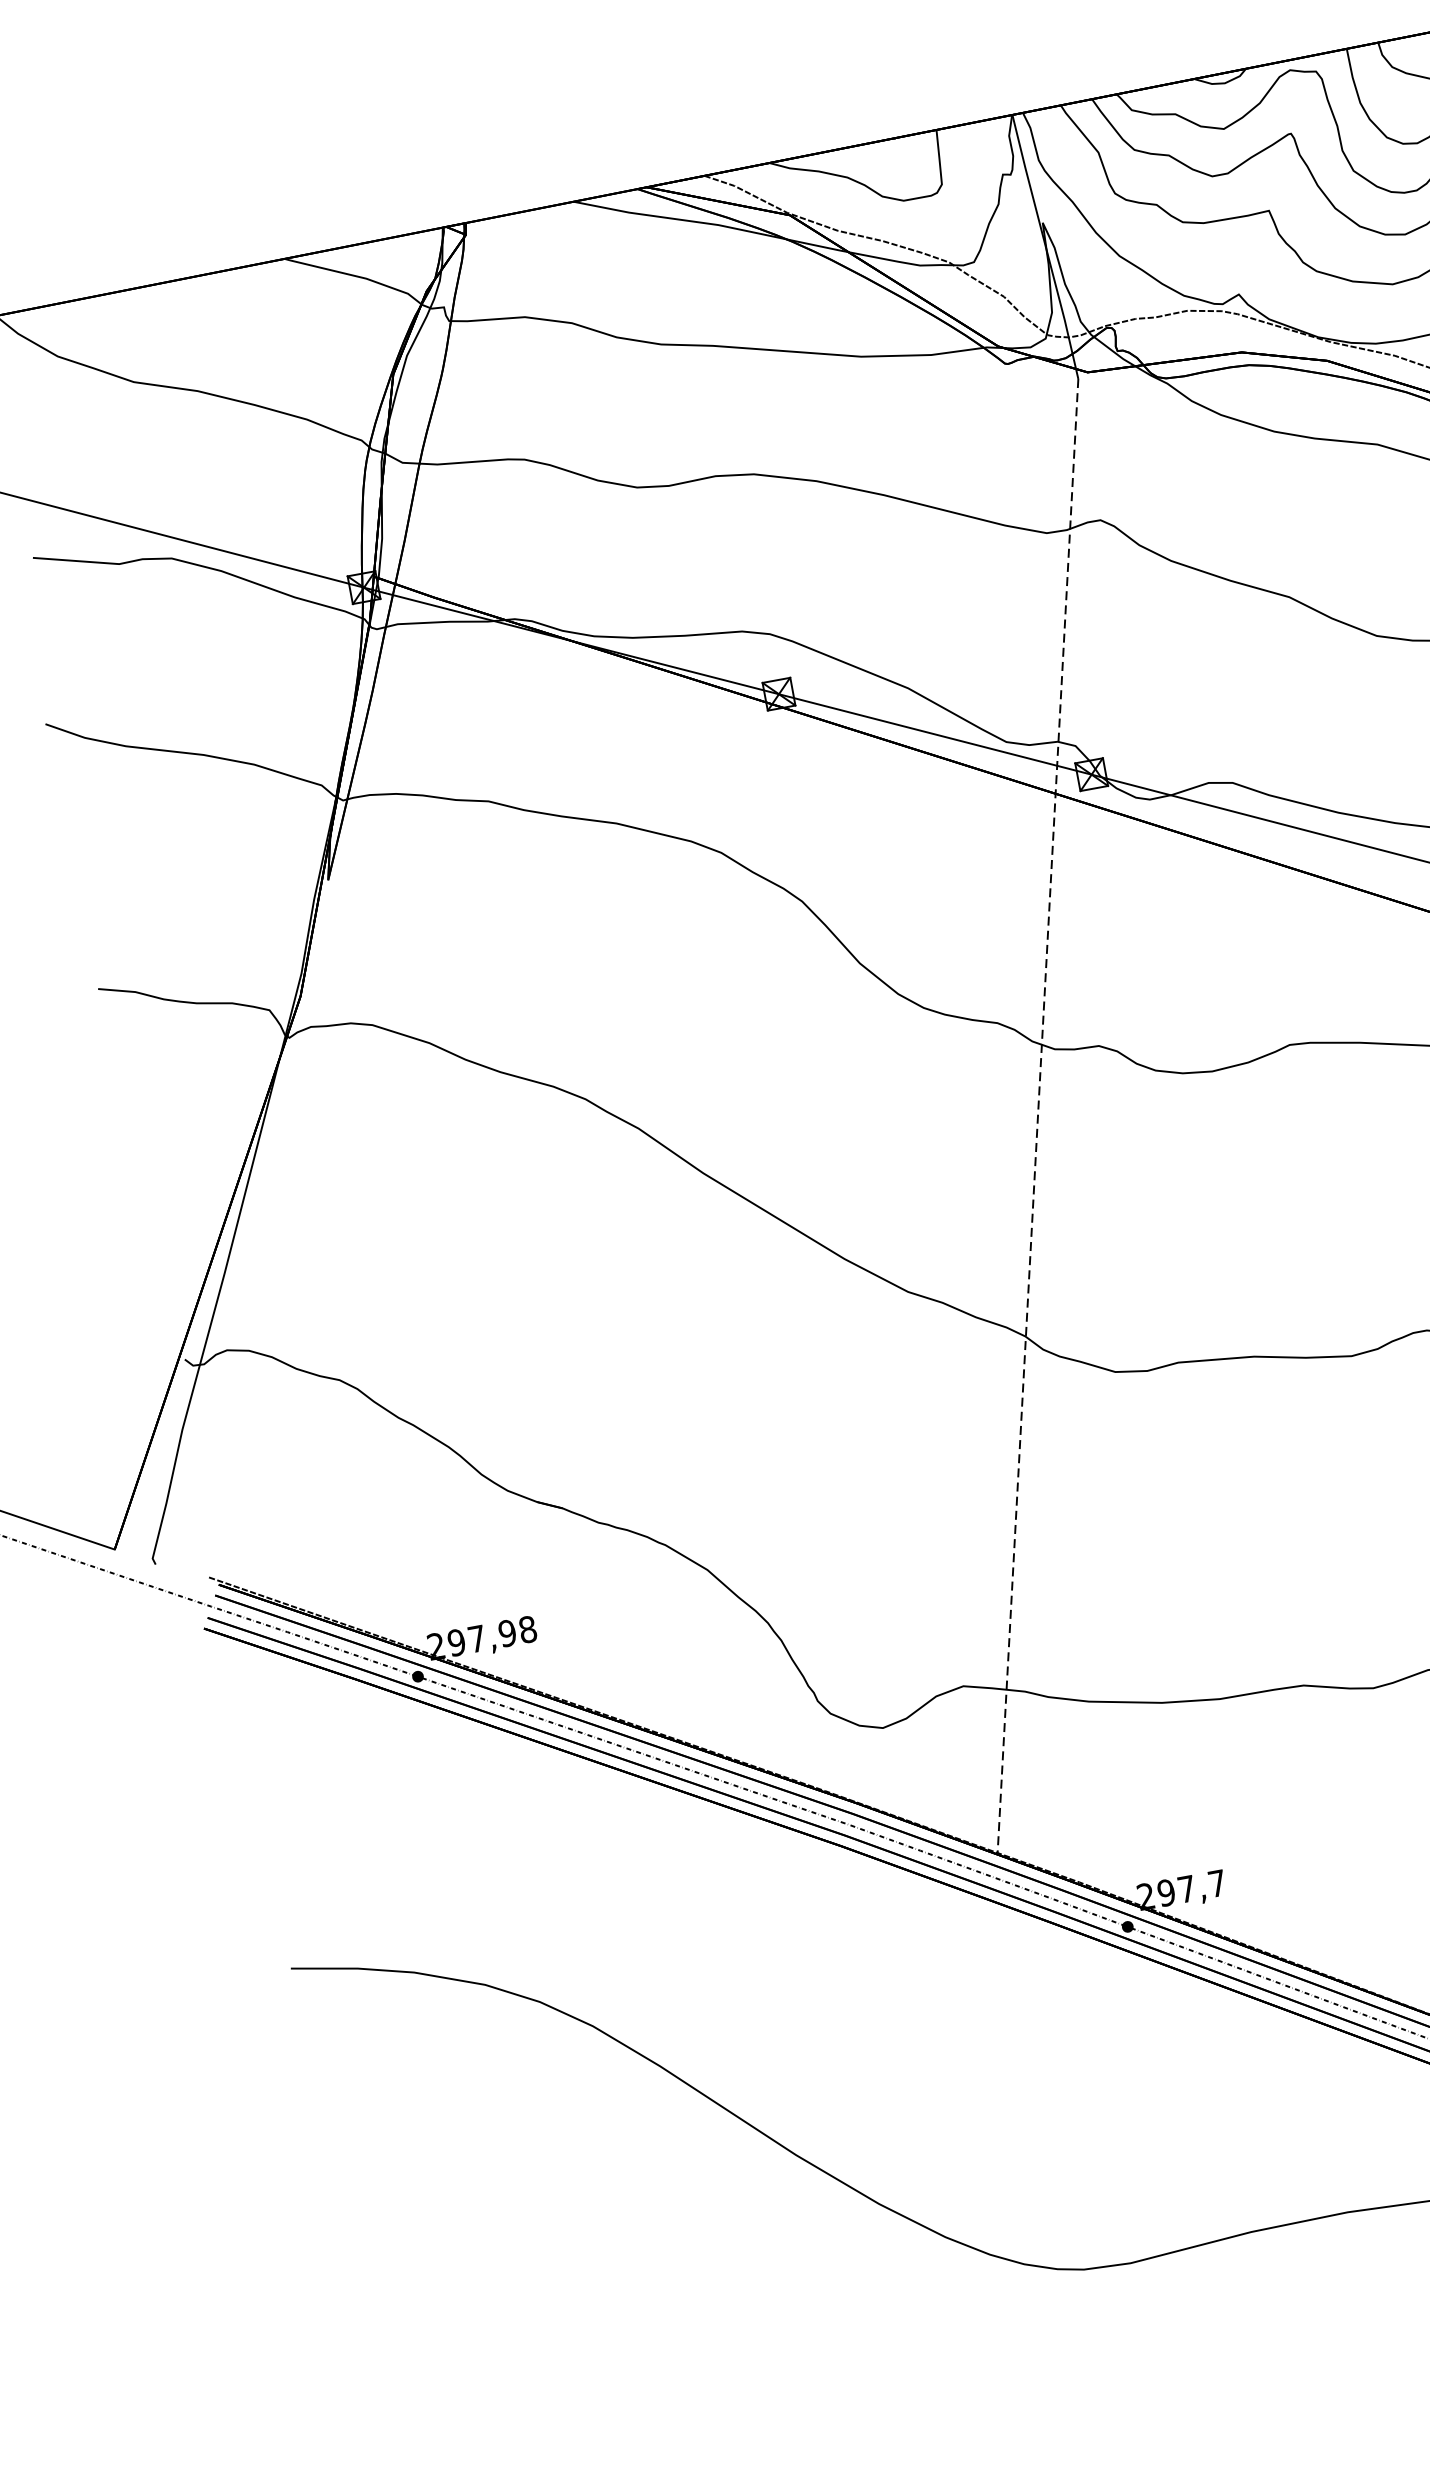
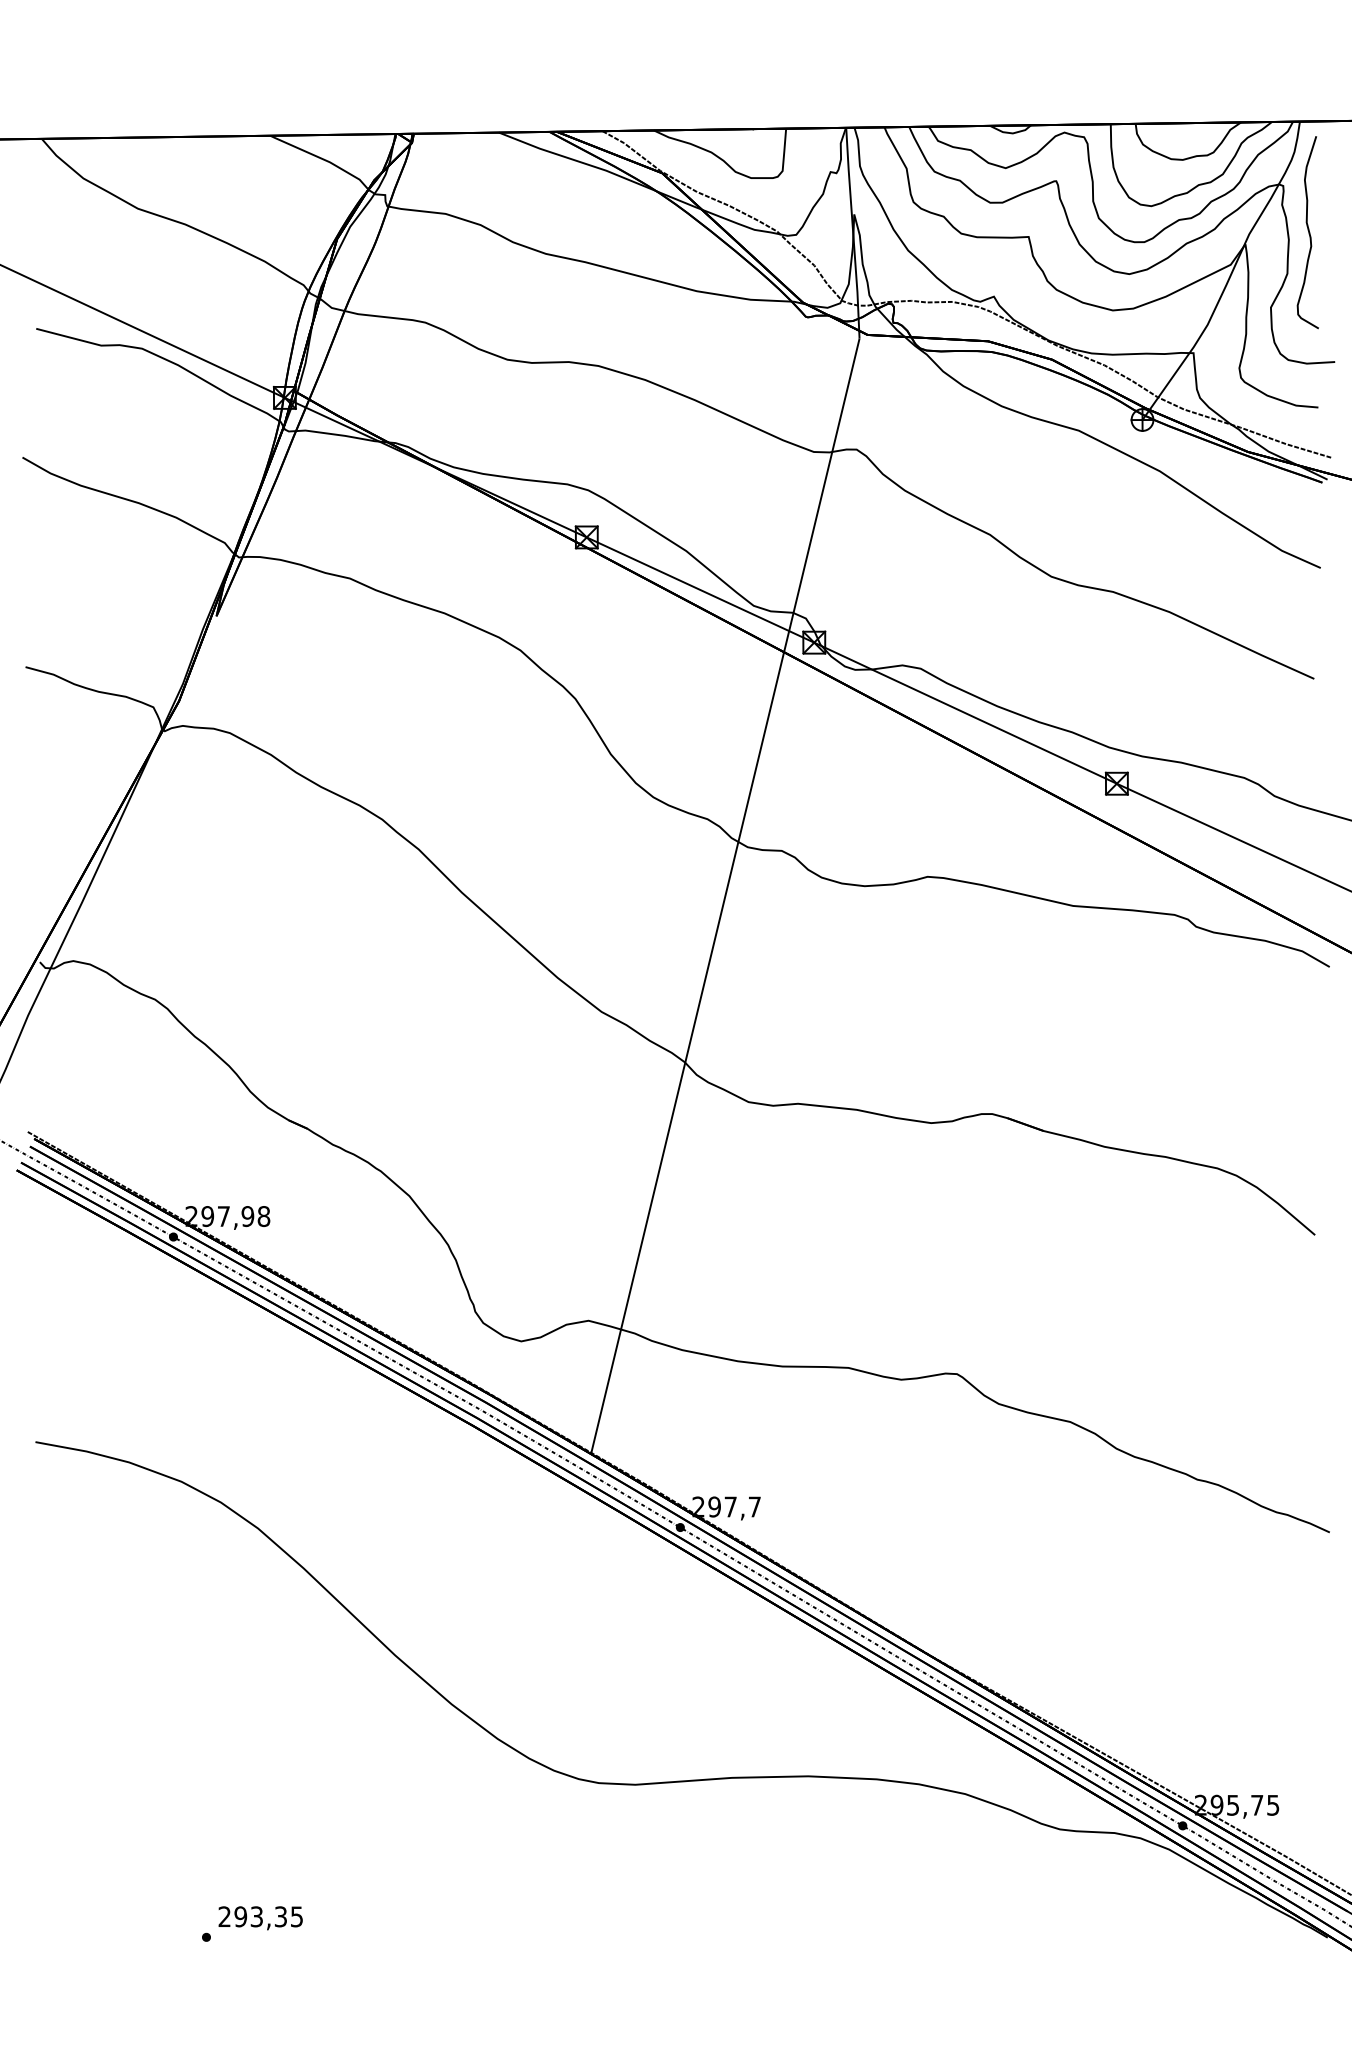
line: (1038, 1116) -> (725, 896), dashed -> solid

